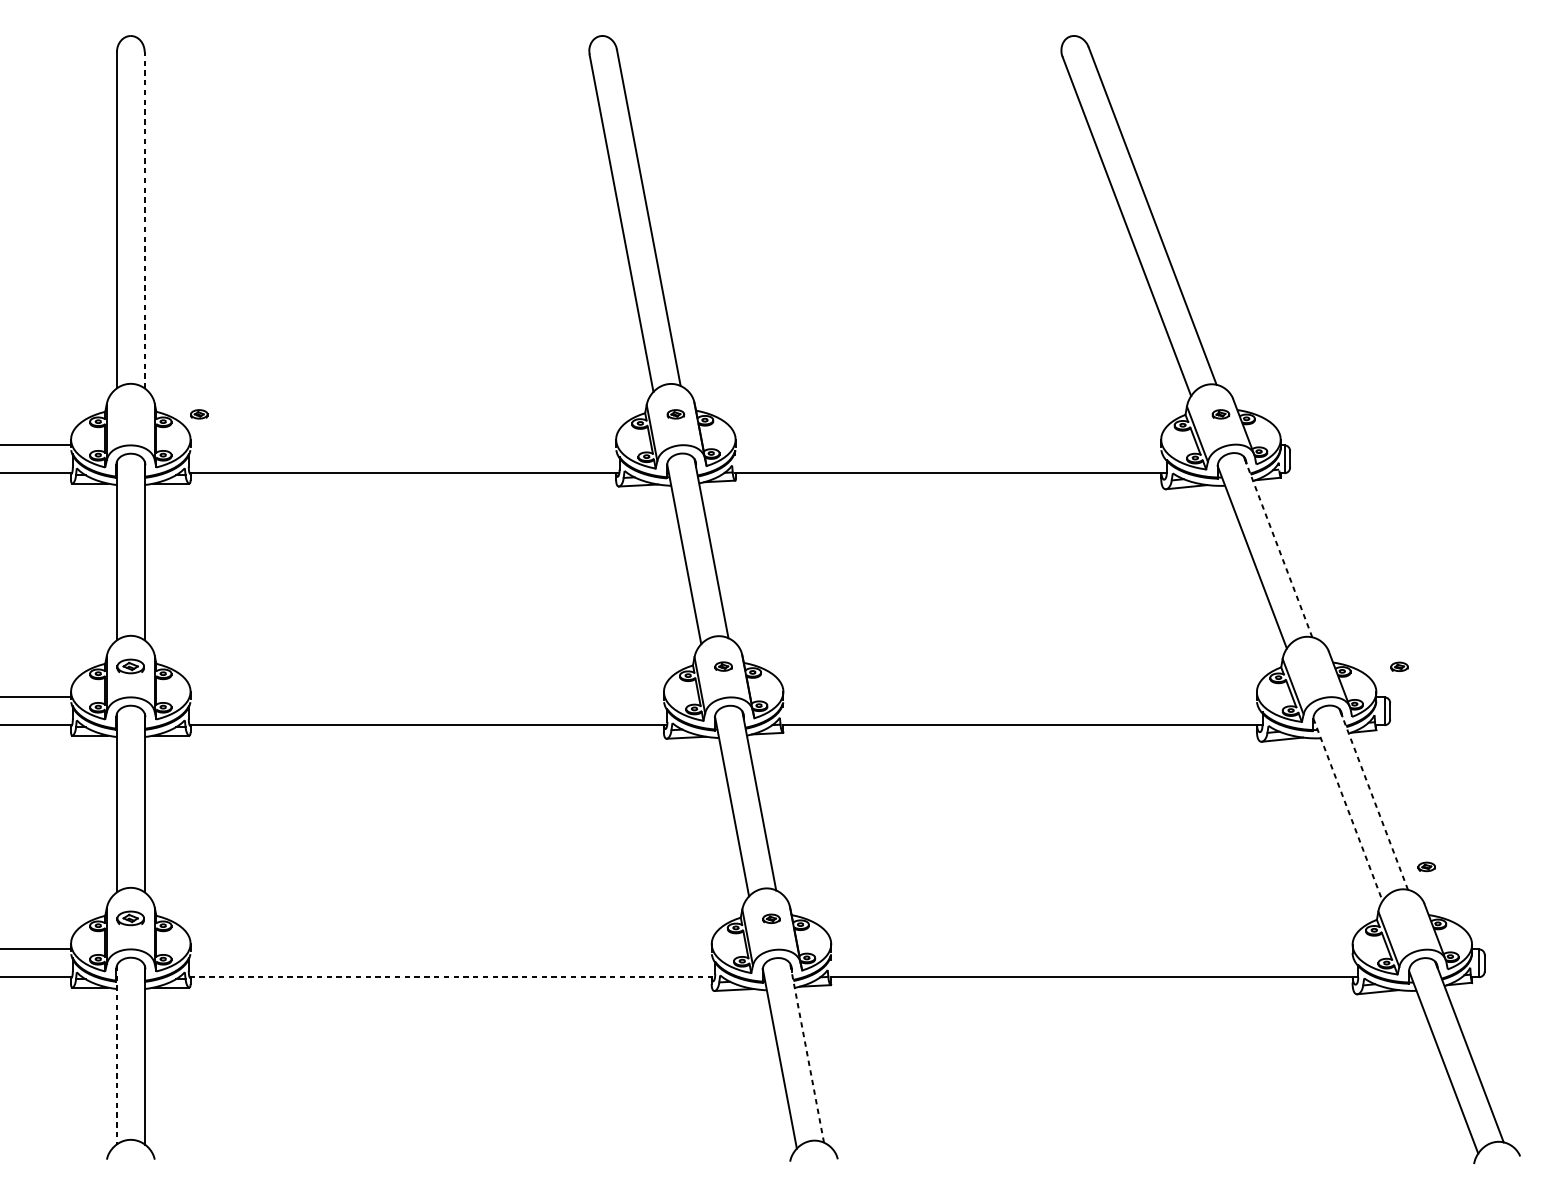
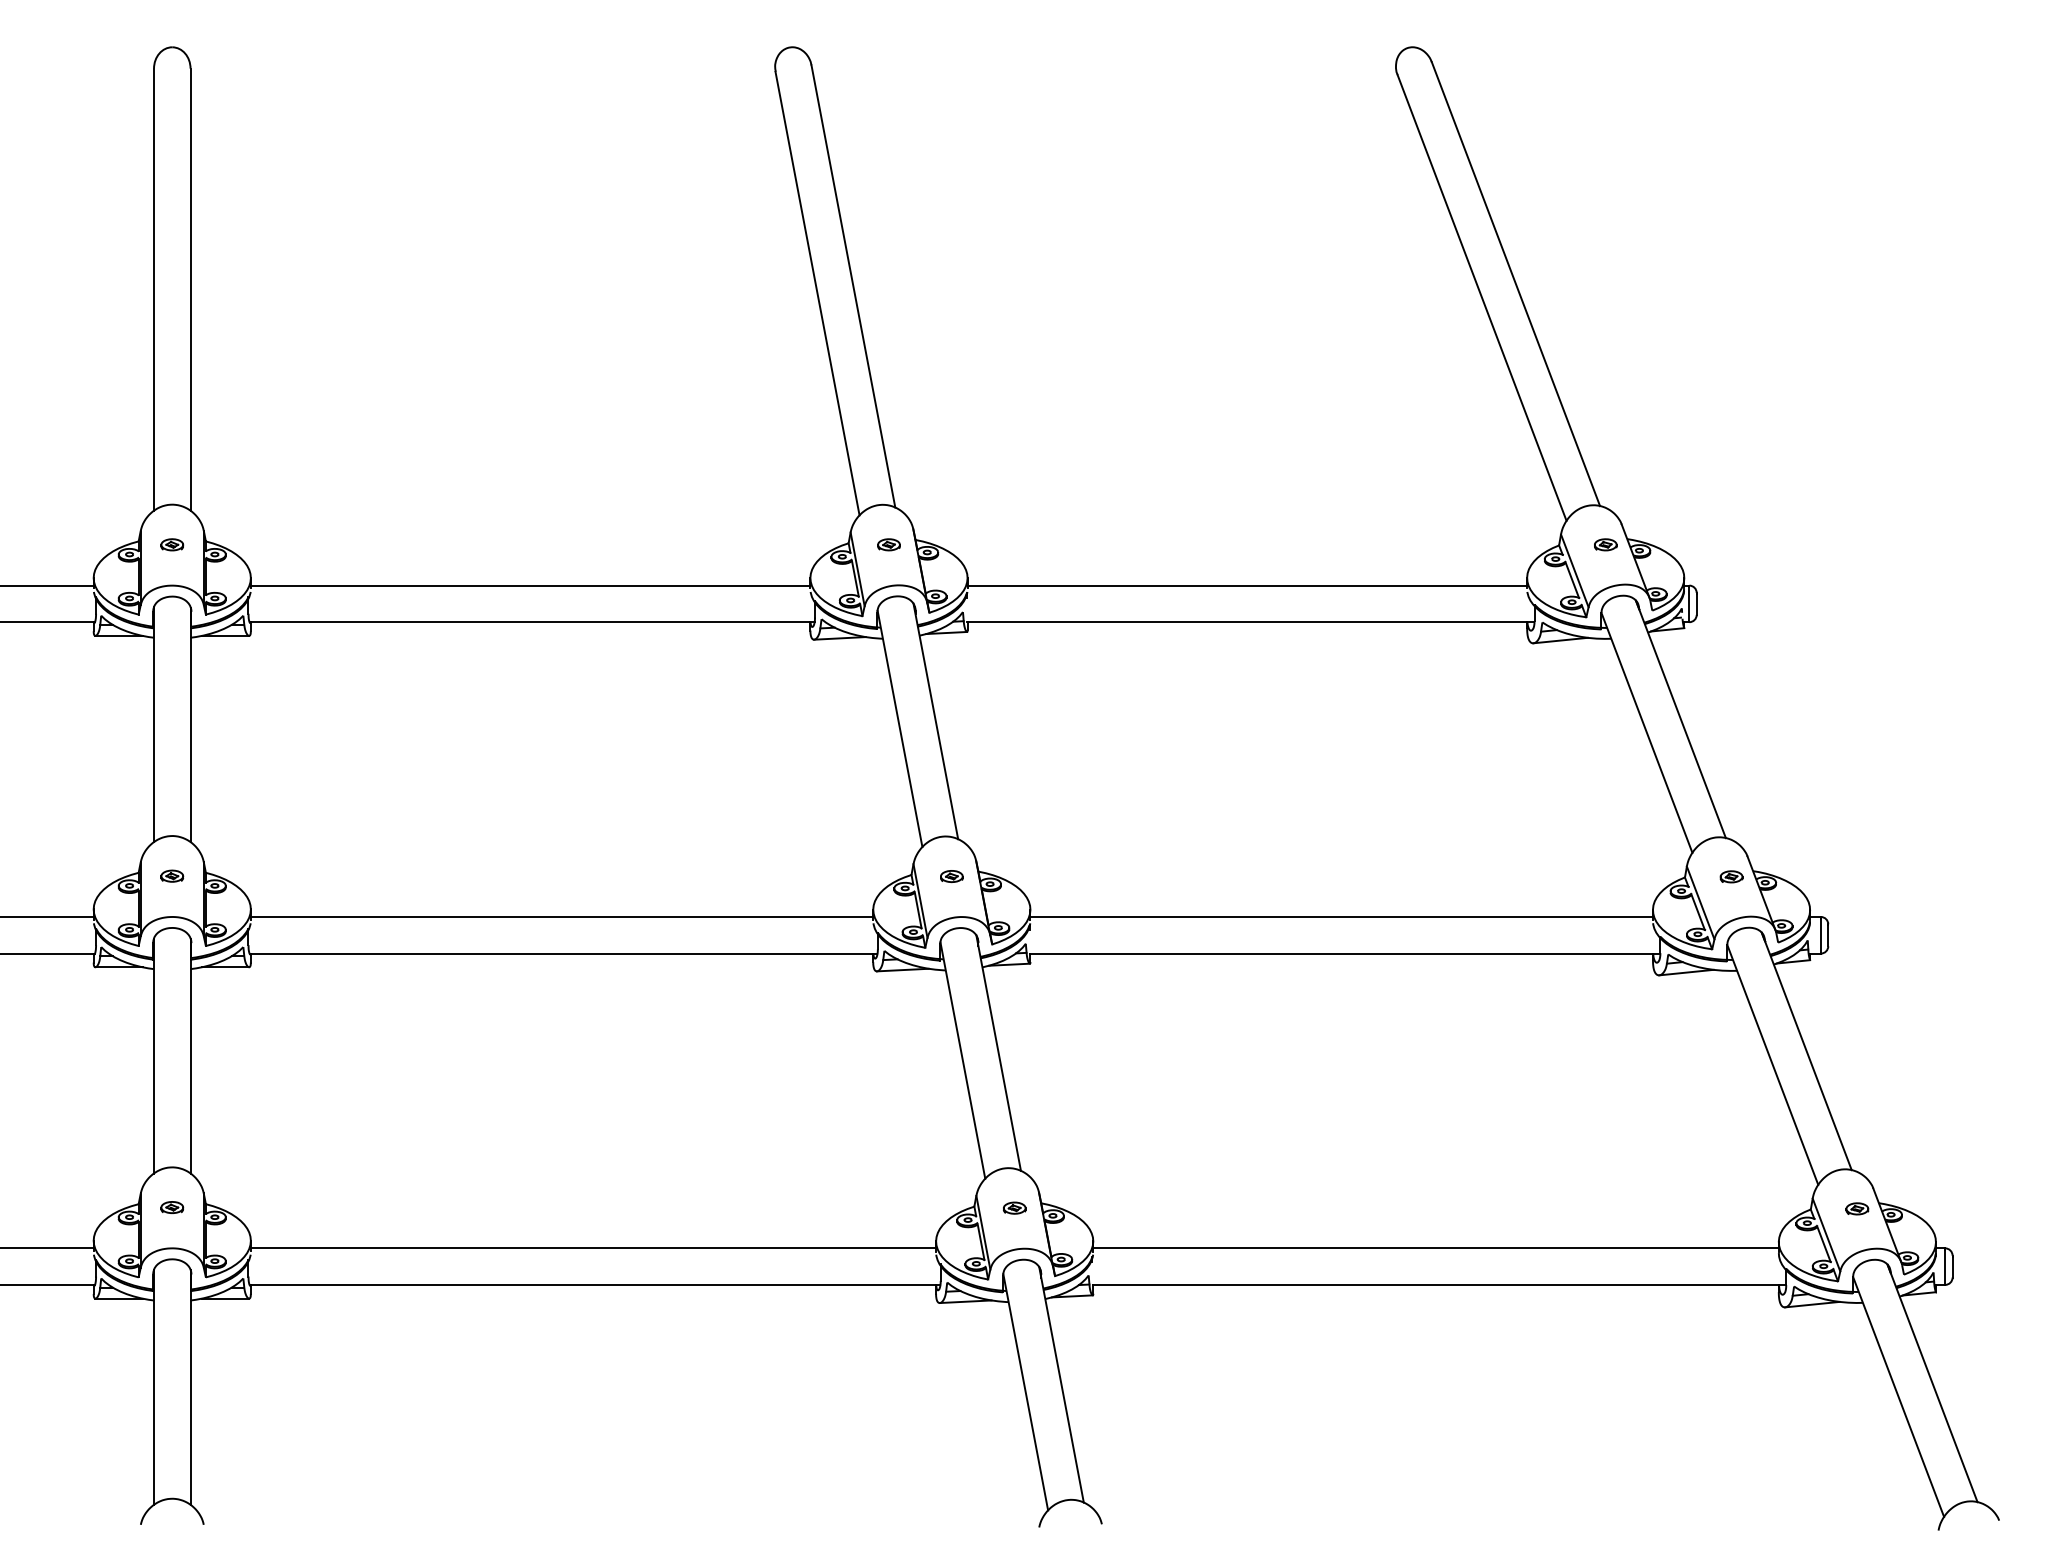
line: (144, 220) -> (190, 289), dashed -> solid
part: (199, 414) -> (172, 544), moved
line: (403, 445) -> (530, 585), added
line: (948, 445) -> (1247, 585), added
line: (1277, 547) -> (1680, 719), dashed -> solid
part: (130, 665) -> (172, 875), size x0.62
part: (1399, 666) -> (1731, 876), moved
line: (426, 697) -> (561, 917), added
line: (1020, 697) -> (1341, 917), added
line: (1373, 799) -> (1806, 1051), dashed -> solid
line: (1347, 810) -> (1772, 1065), dashed -> solid
part: (1426, 866) -> (1857, 1208), moved
part: (130, 918) -> (172, 1207), size x0.62
line: (451, 949) -> (593, 1248), added
line: (1091, 949) -> (1435, 1248), added
line: (452, 976) -> (595, 1284), dashed -> solid
line: (807, 1052) -> (1061, 1384), dashed -> solid
line: (117, 1055) -> (154, 1387), dashed -> solid

